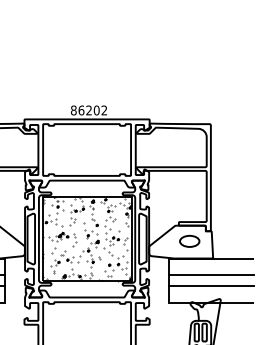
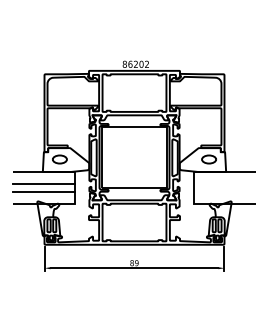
hatch: (87, 238) -> (134, 157), removed
line: (212, 275) -> (225, 184), removed
line: (212, 286) -> (225, 192), removed

